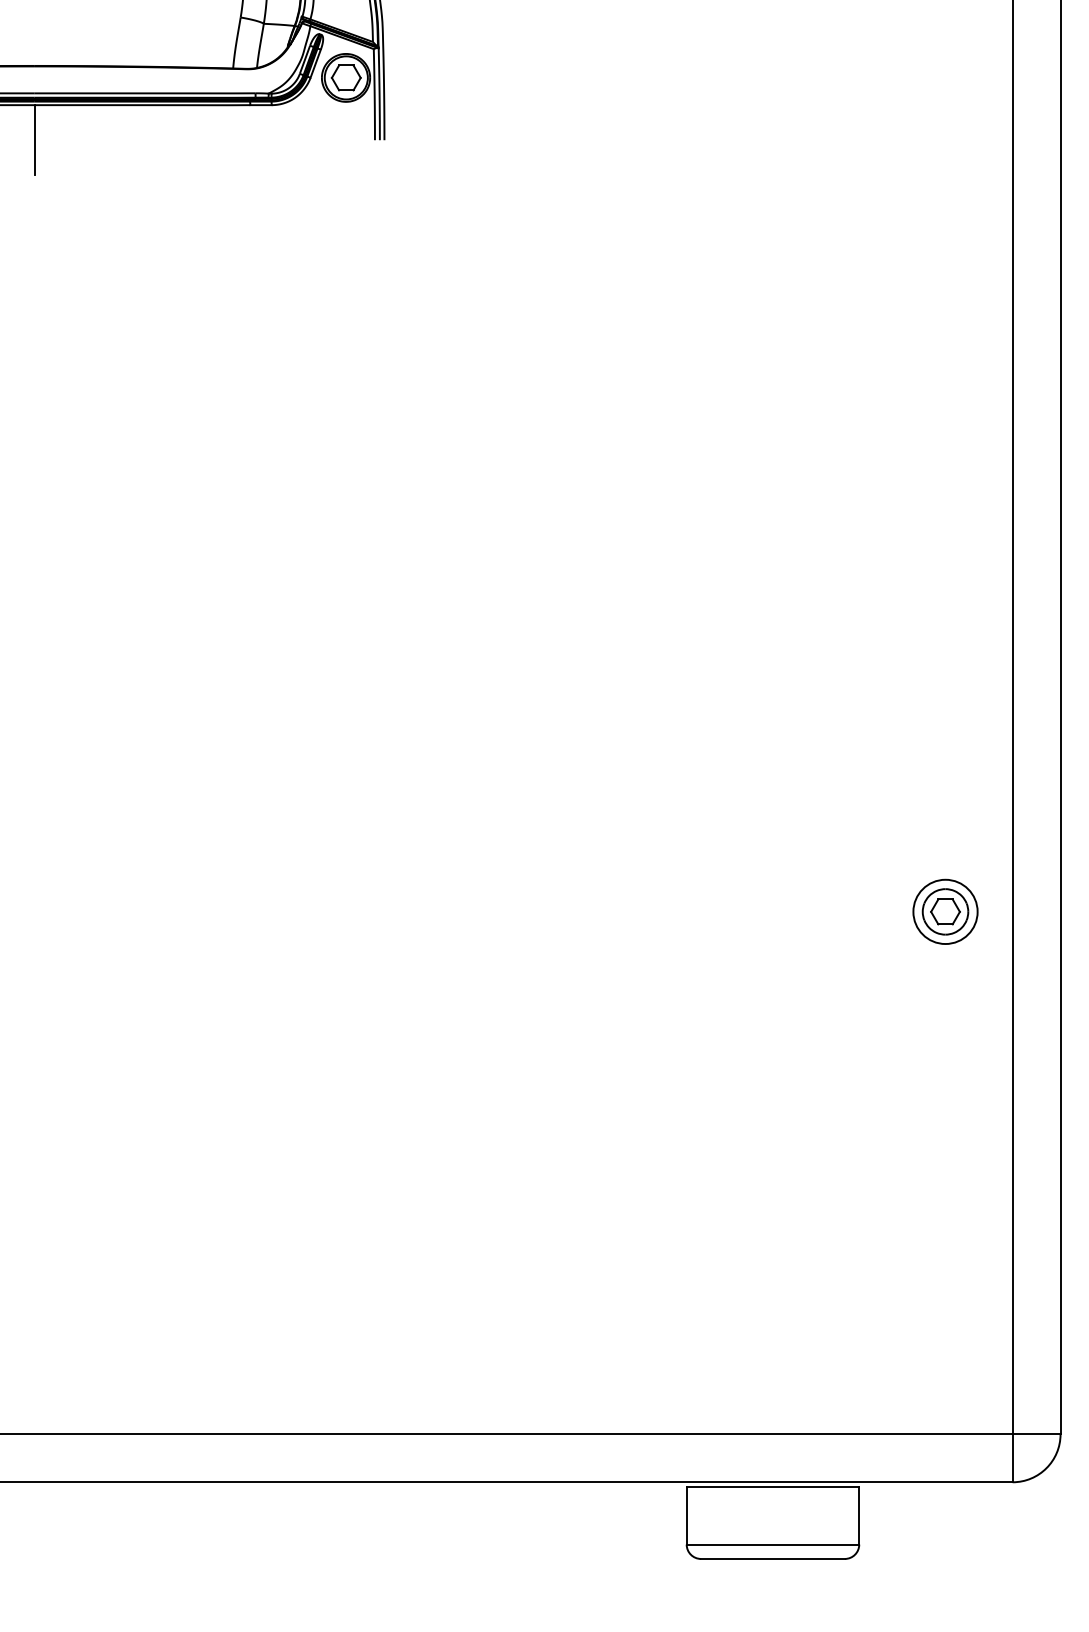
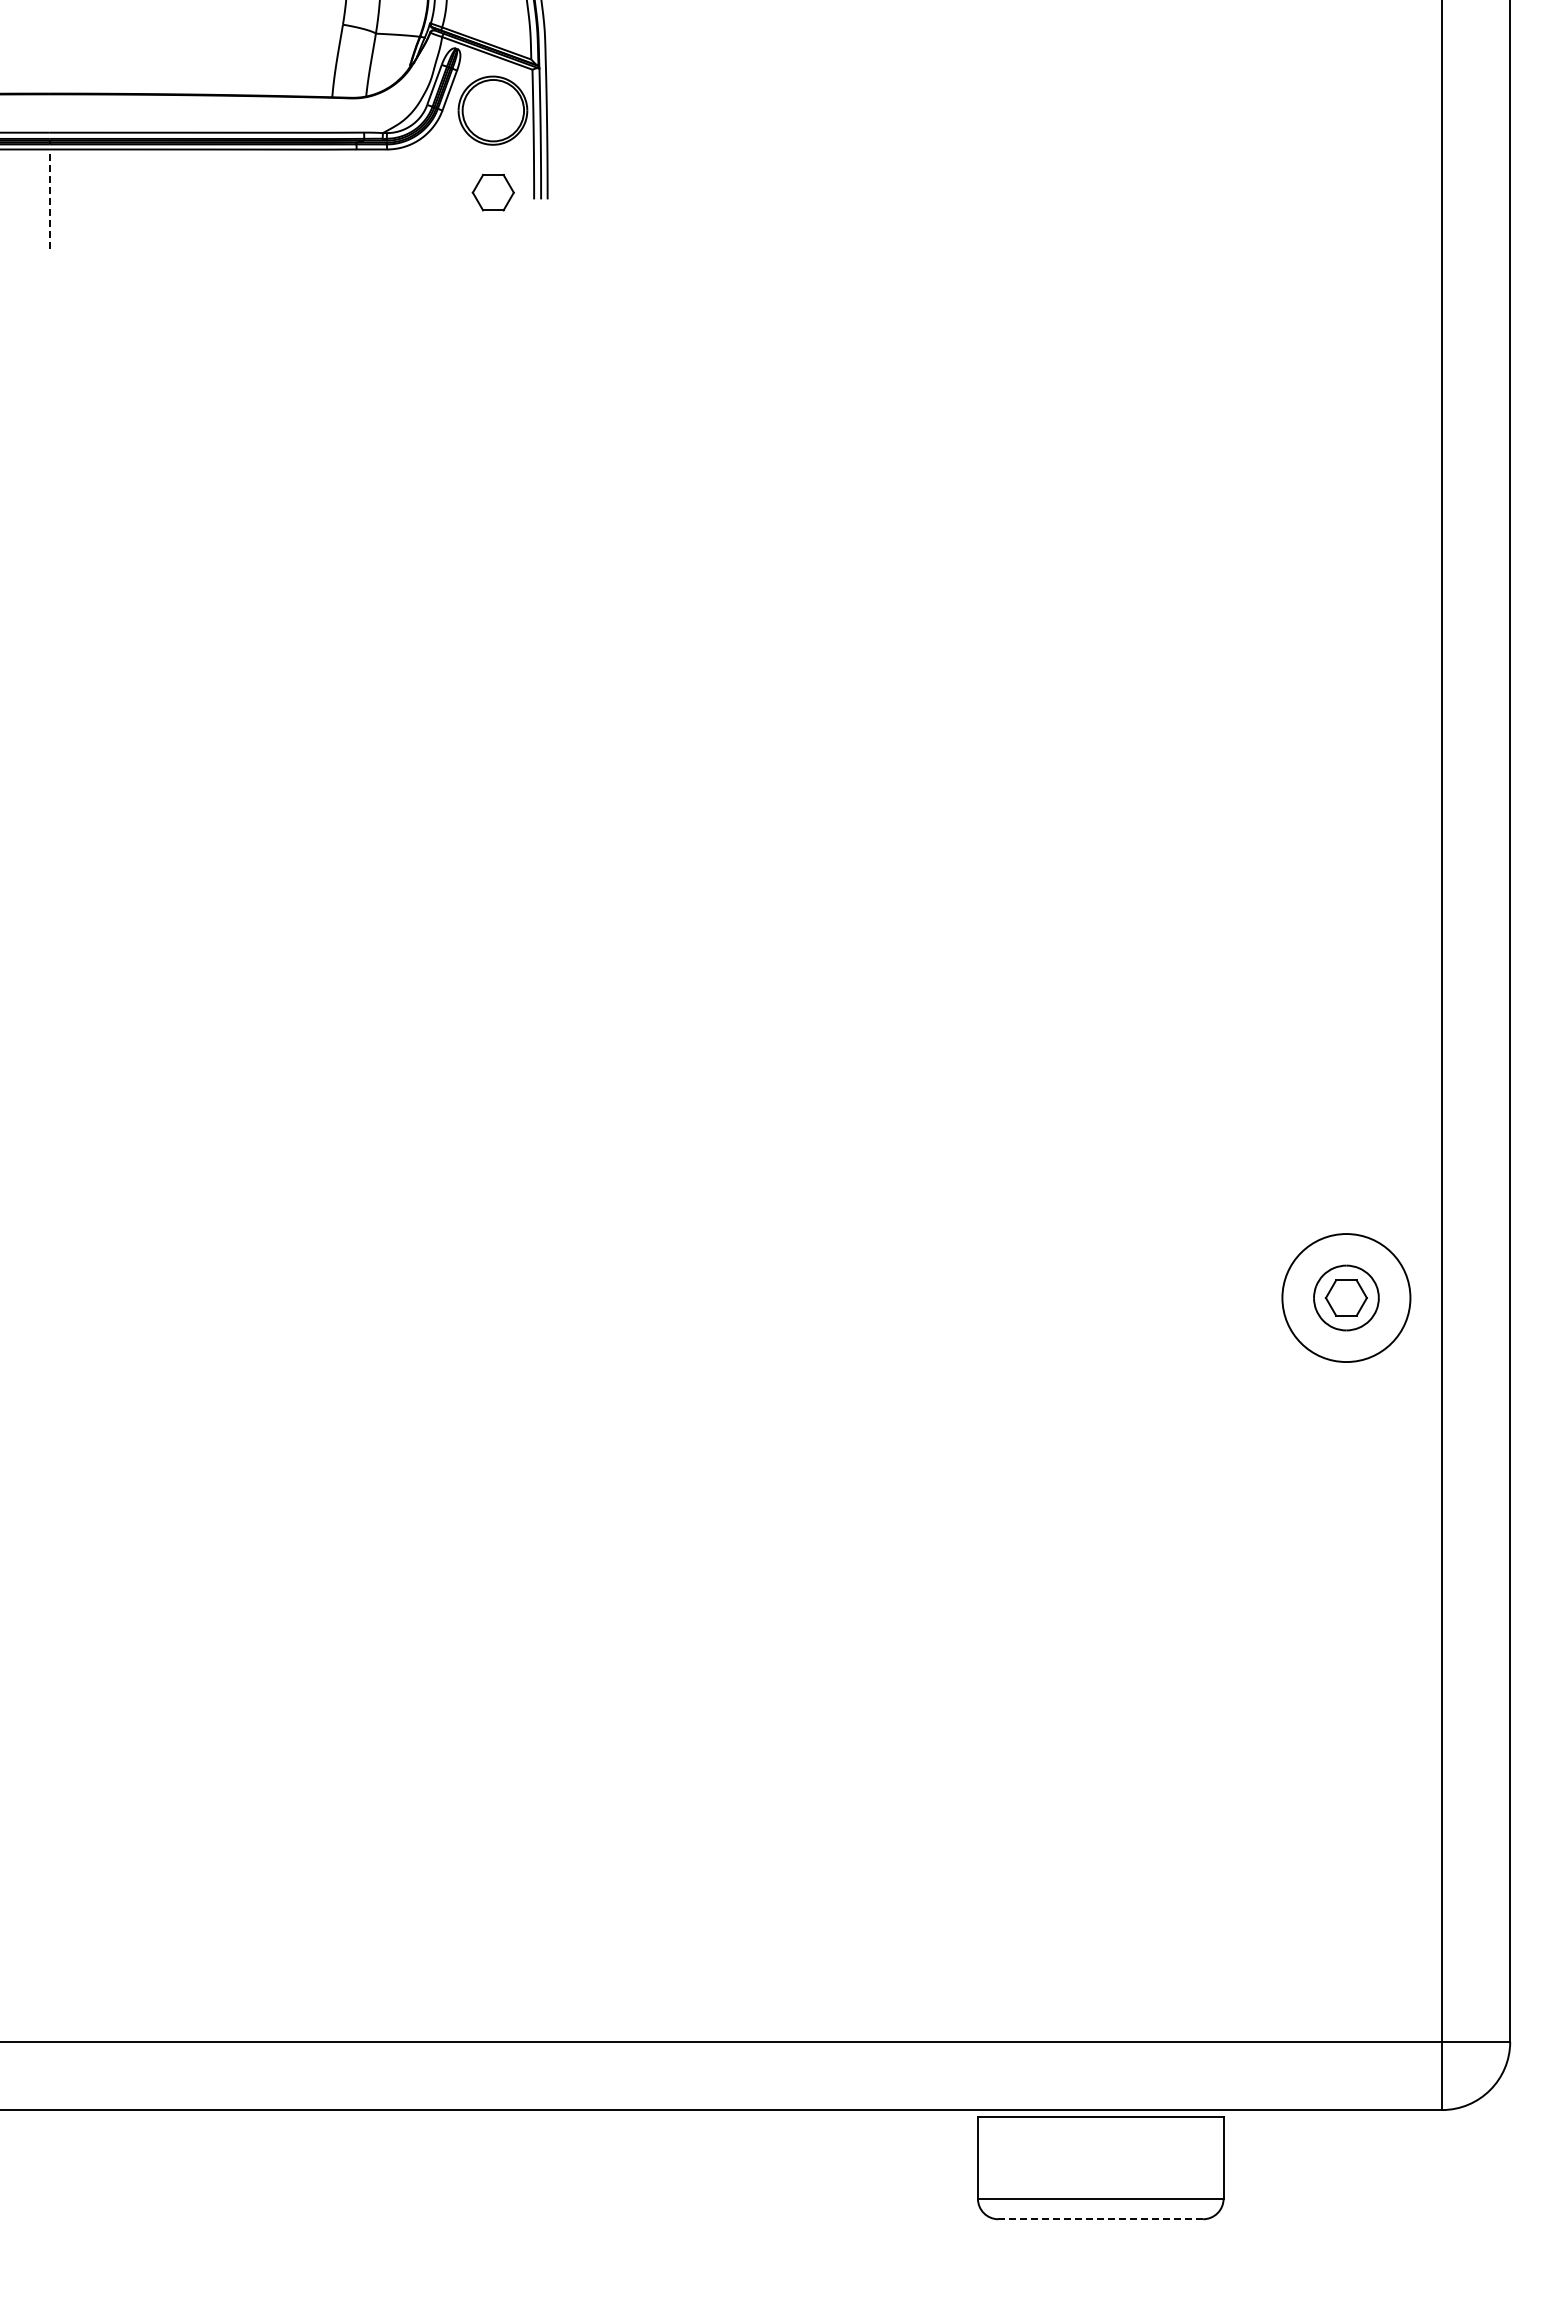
part: (345, 77) -> (492, 192), moved
line: (34, 140) -> (49, 199), solid -> dashed
circle: (945, 911) -> (1346, 1297), size x1.4
line: (773, 1559) -> (1101, 2219), solid -> dashed

